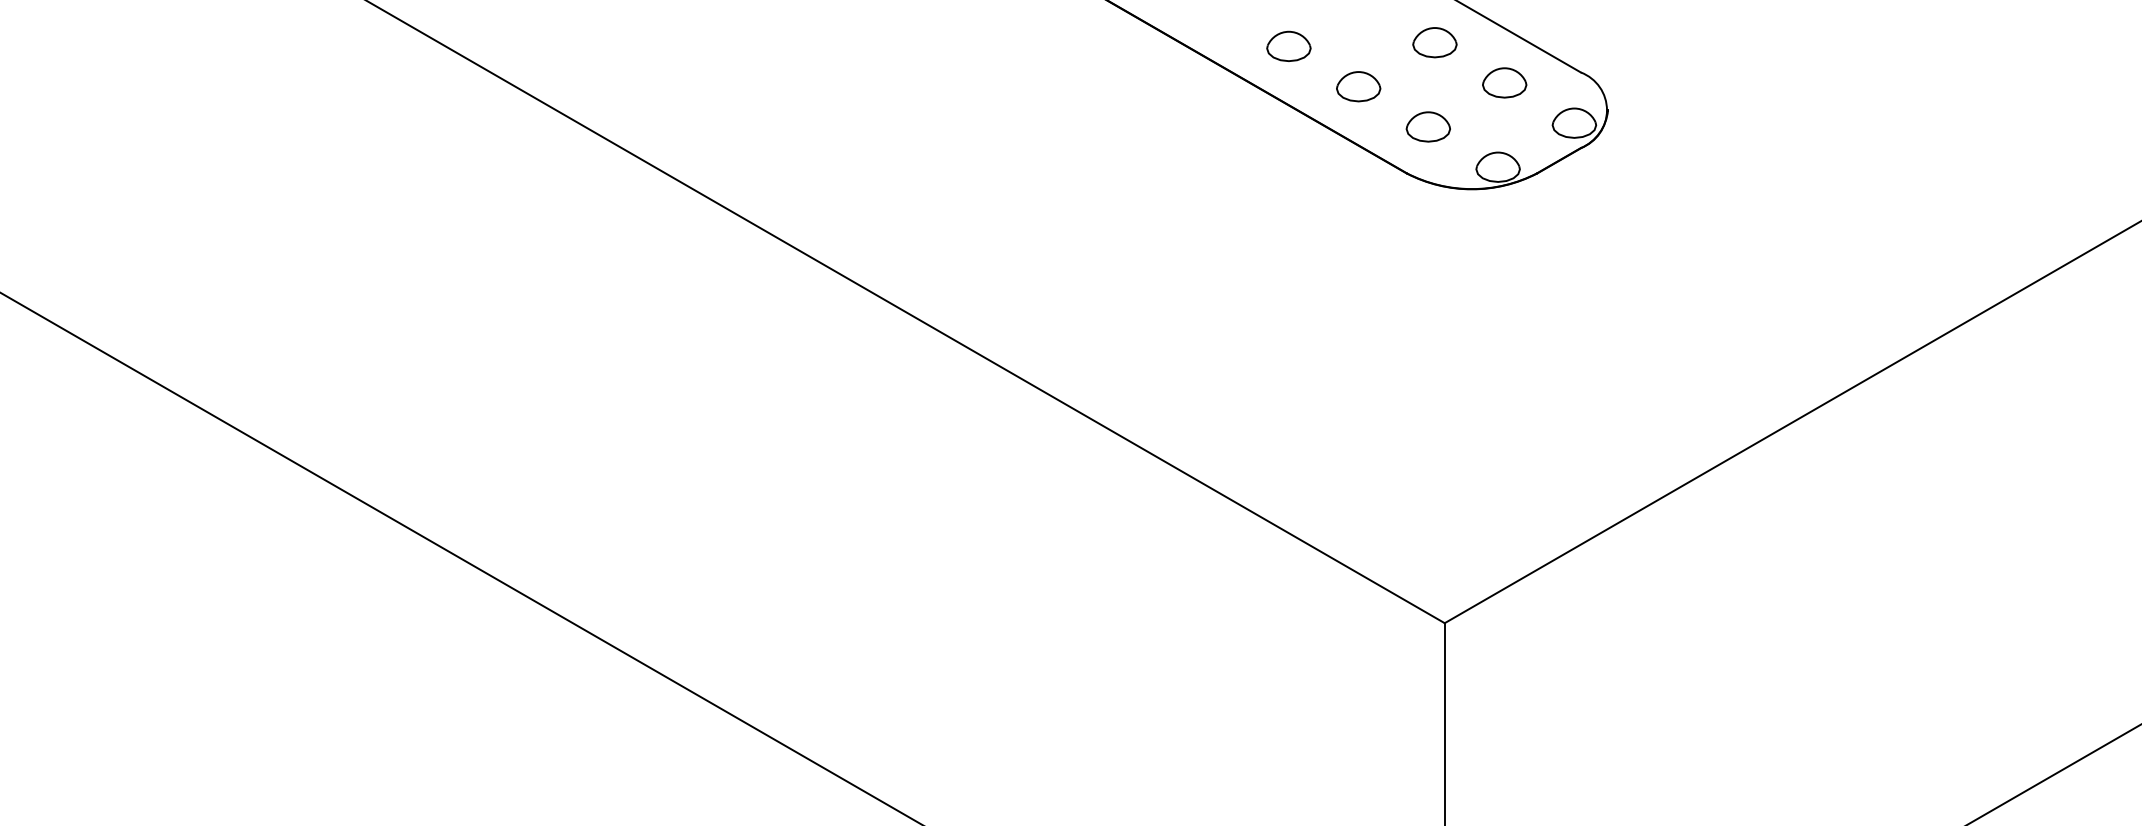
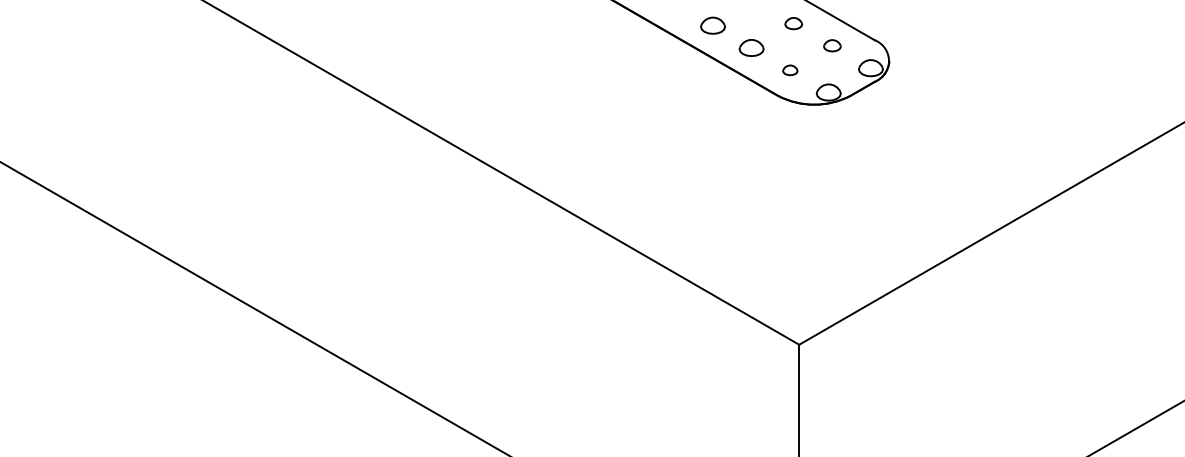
part: (1434, 42) -> (793, 23), size x0.7
part: (1504, 82) -> (832, 45), size x0.7
part: (1428, 127) -> (790, 70), size x0.6

